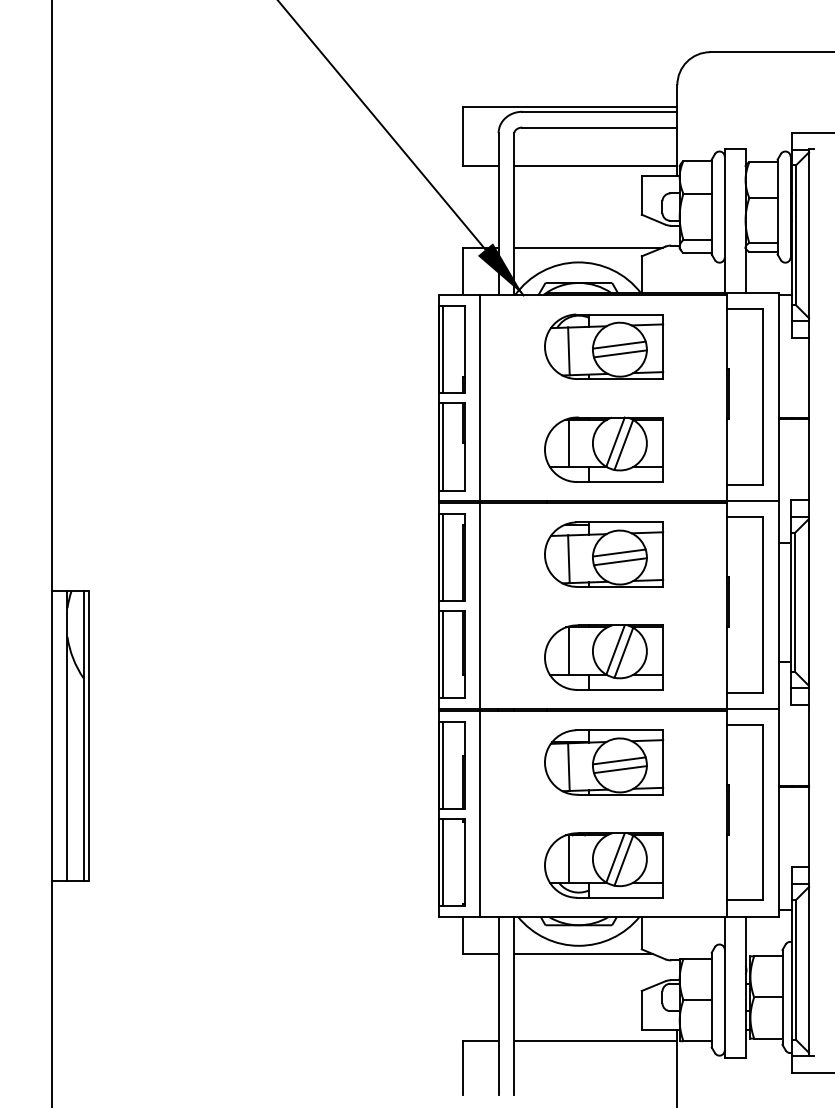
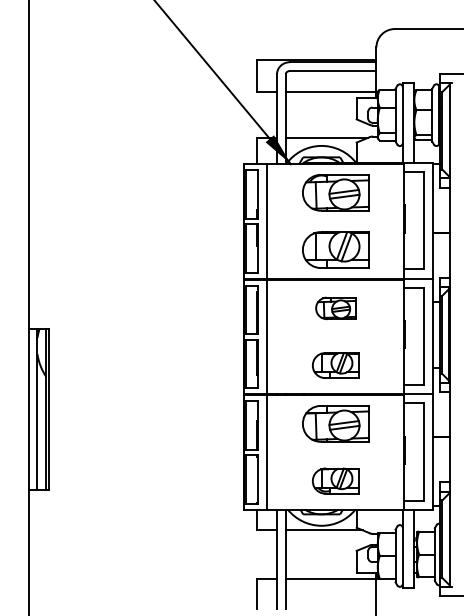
part: (603, 554) -> (335, 308), size x0.6
part: (603, 657) -> (335, 365), size x0.7
part: (603, 864) -> (335, 480), size x0.7

